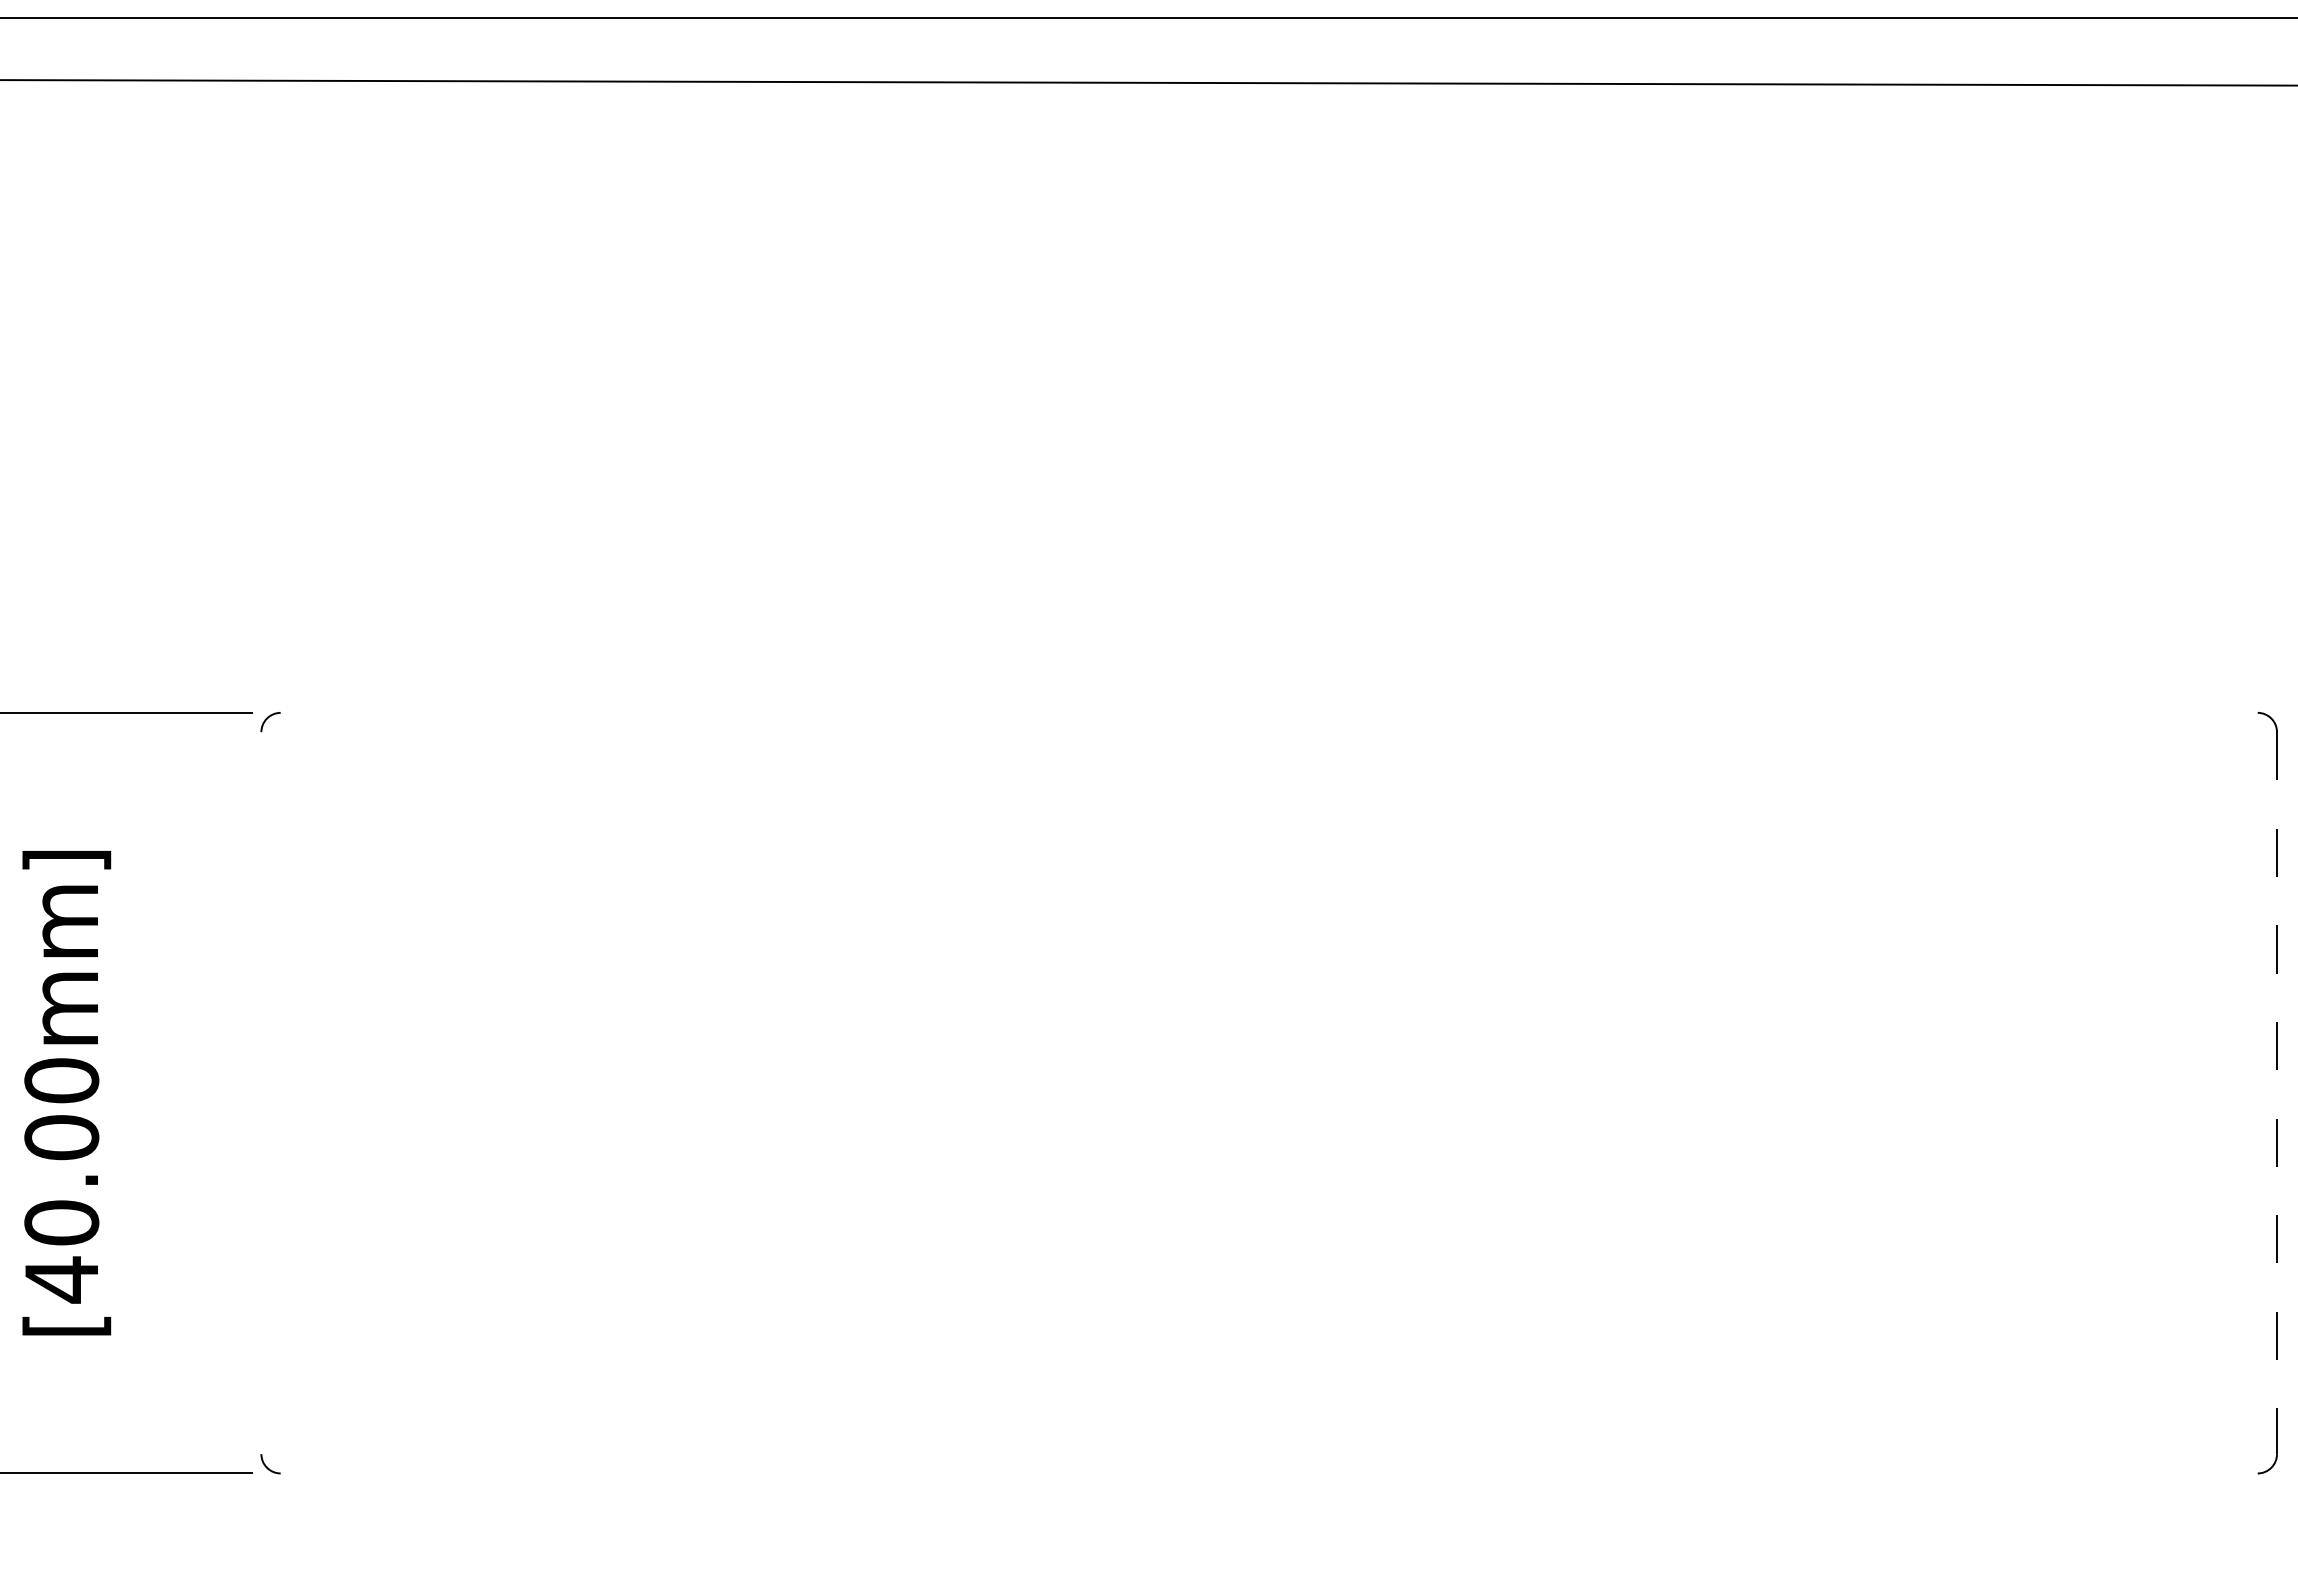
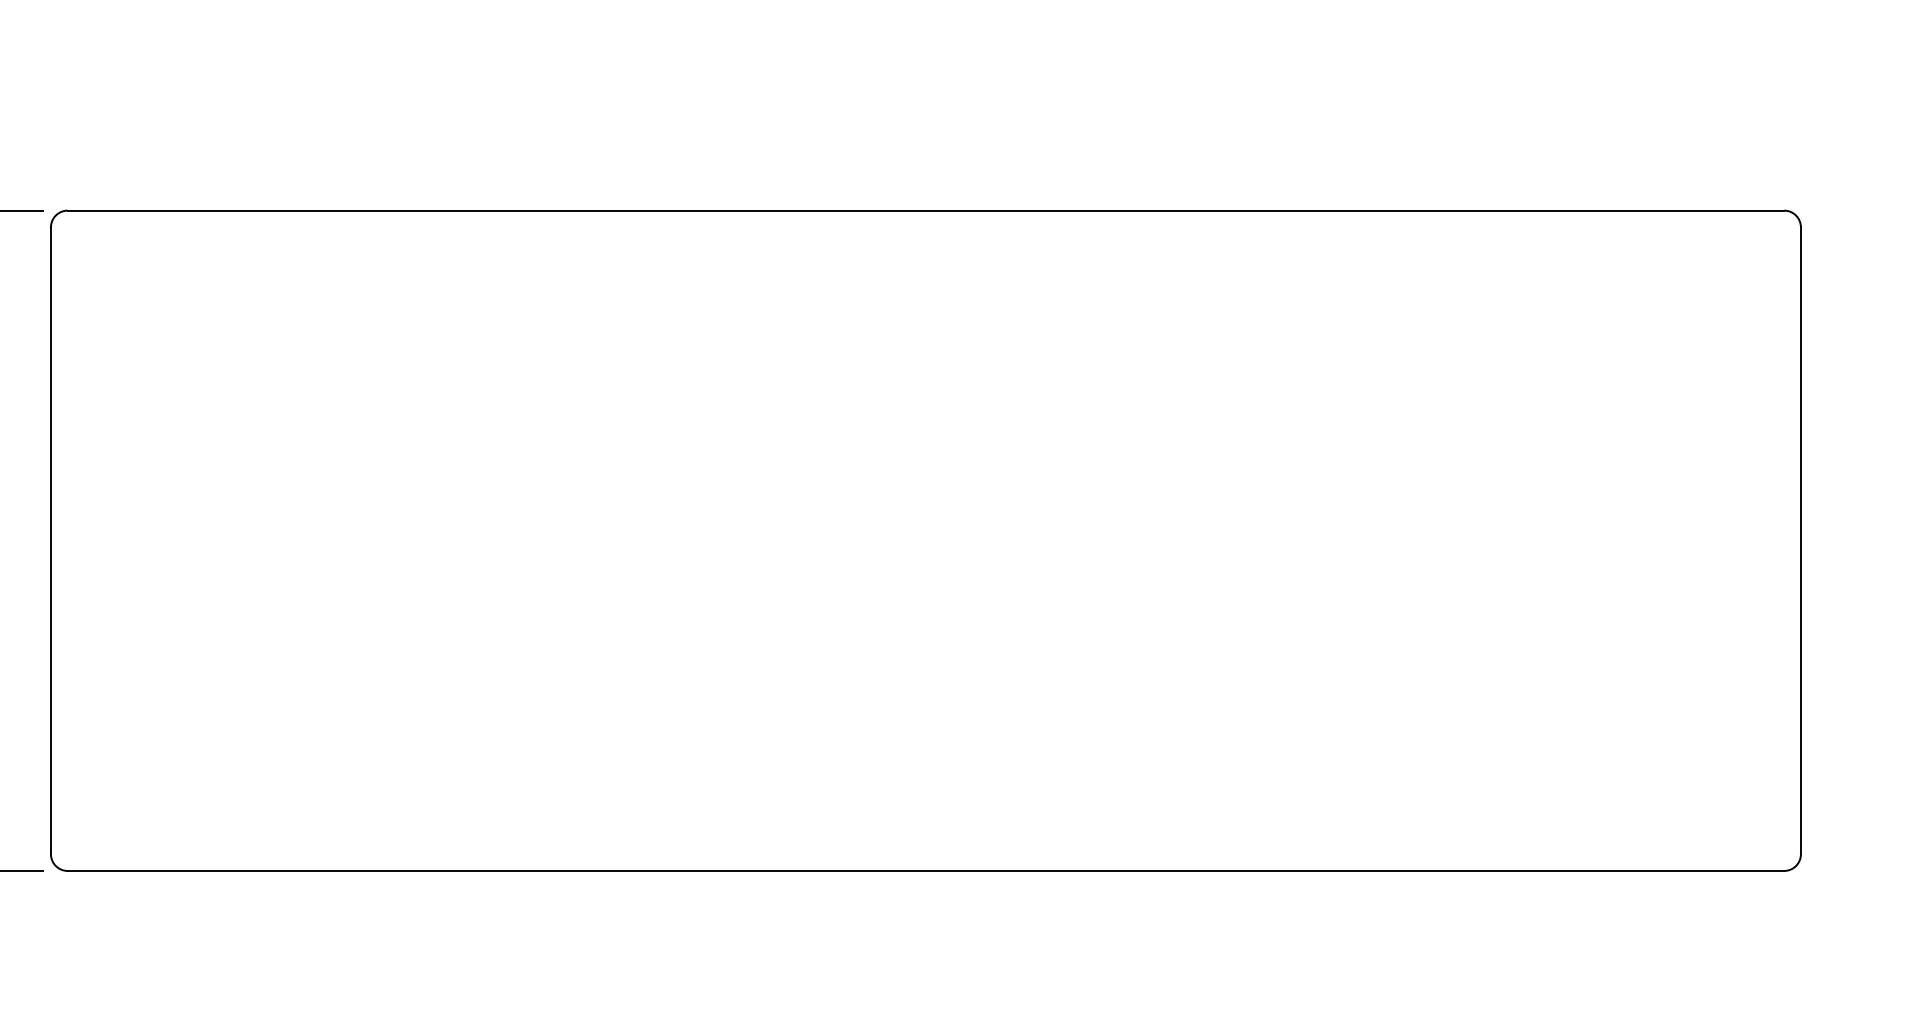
line: (1268, 712) -> (925, 210), added
line: (261, 1093) -> (51, 541), added
line: (2277, 1093) -> (1801, 541), dashed -> solid
line: (1268, 1473) -> (925, 871), added

